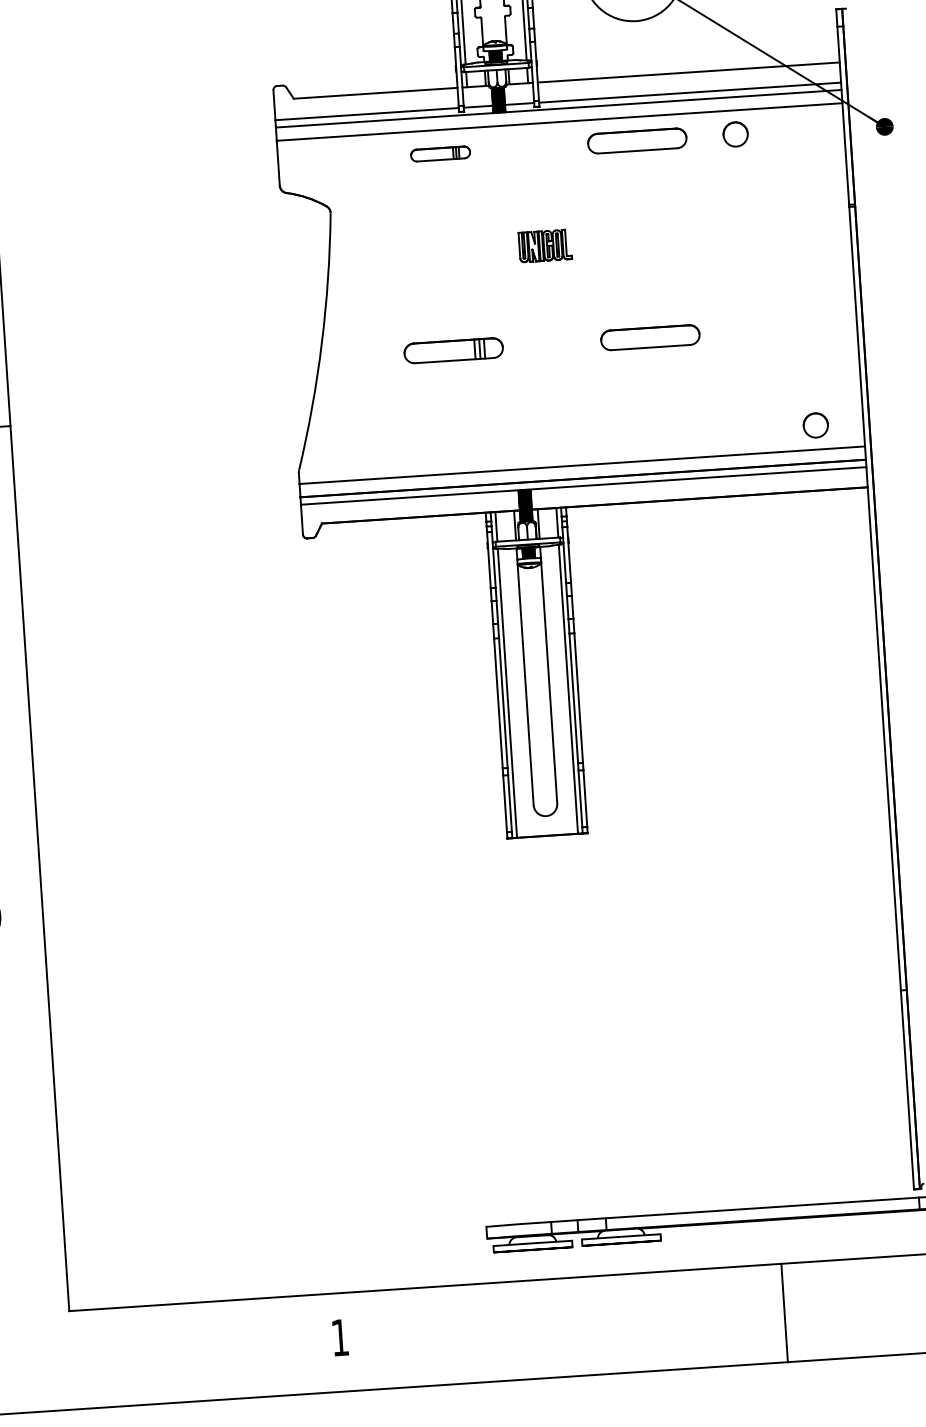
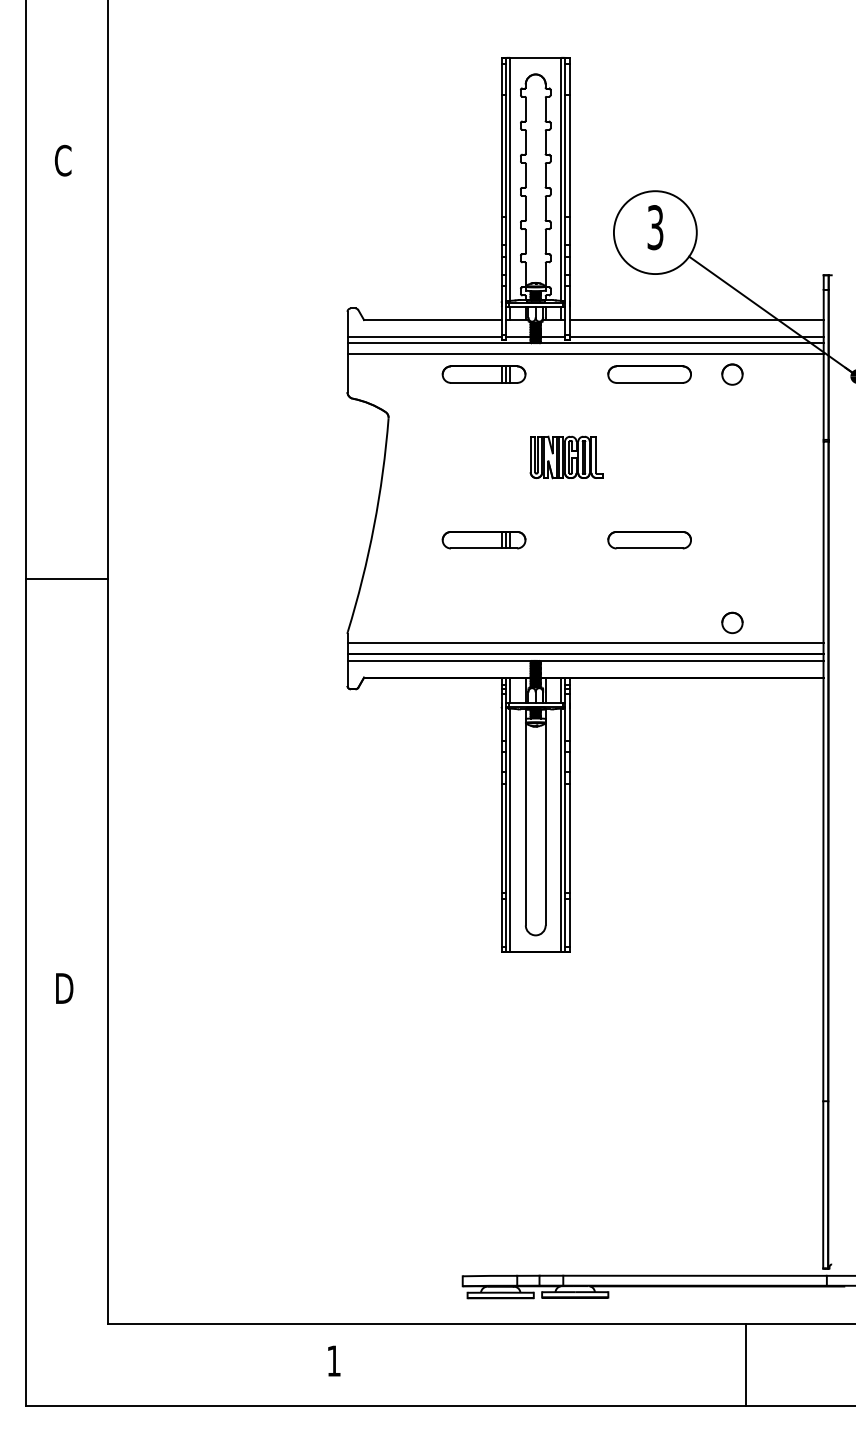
part: (439, 153) -> (483, 374), size x1.67
part: (545, 246) -> (566, 457), size x1.67
part: (815, 424) -> (732, 622), moved
line: (784, 1312) -> (745, 1364), moved

